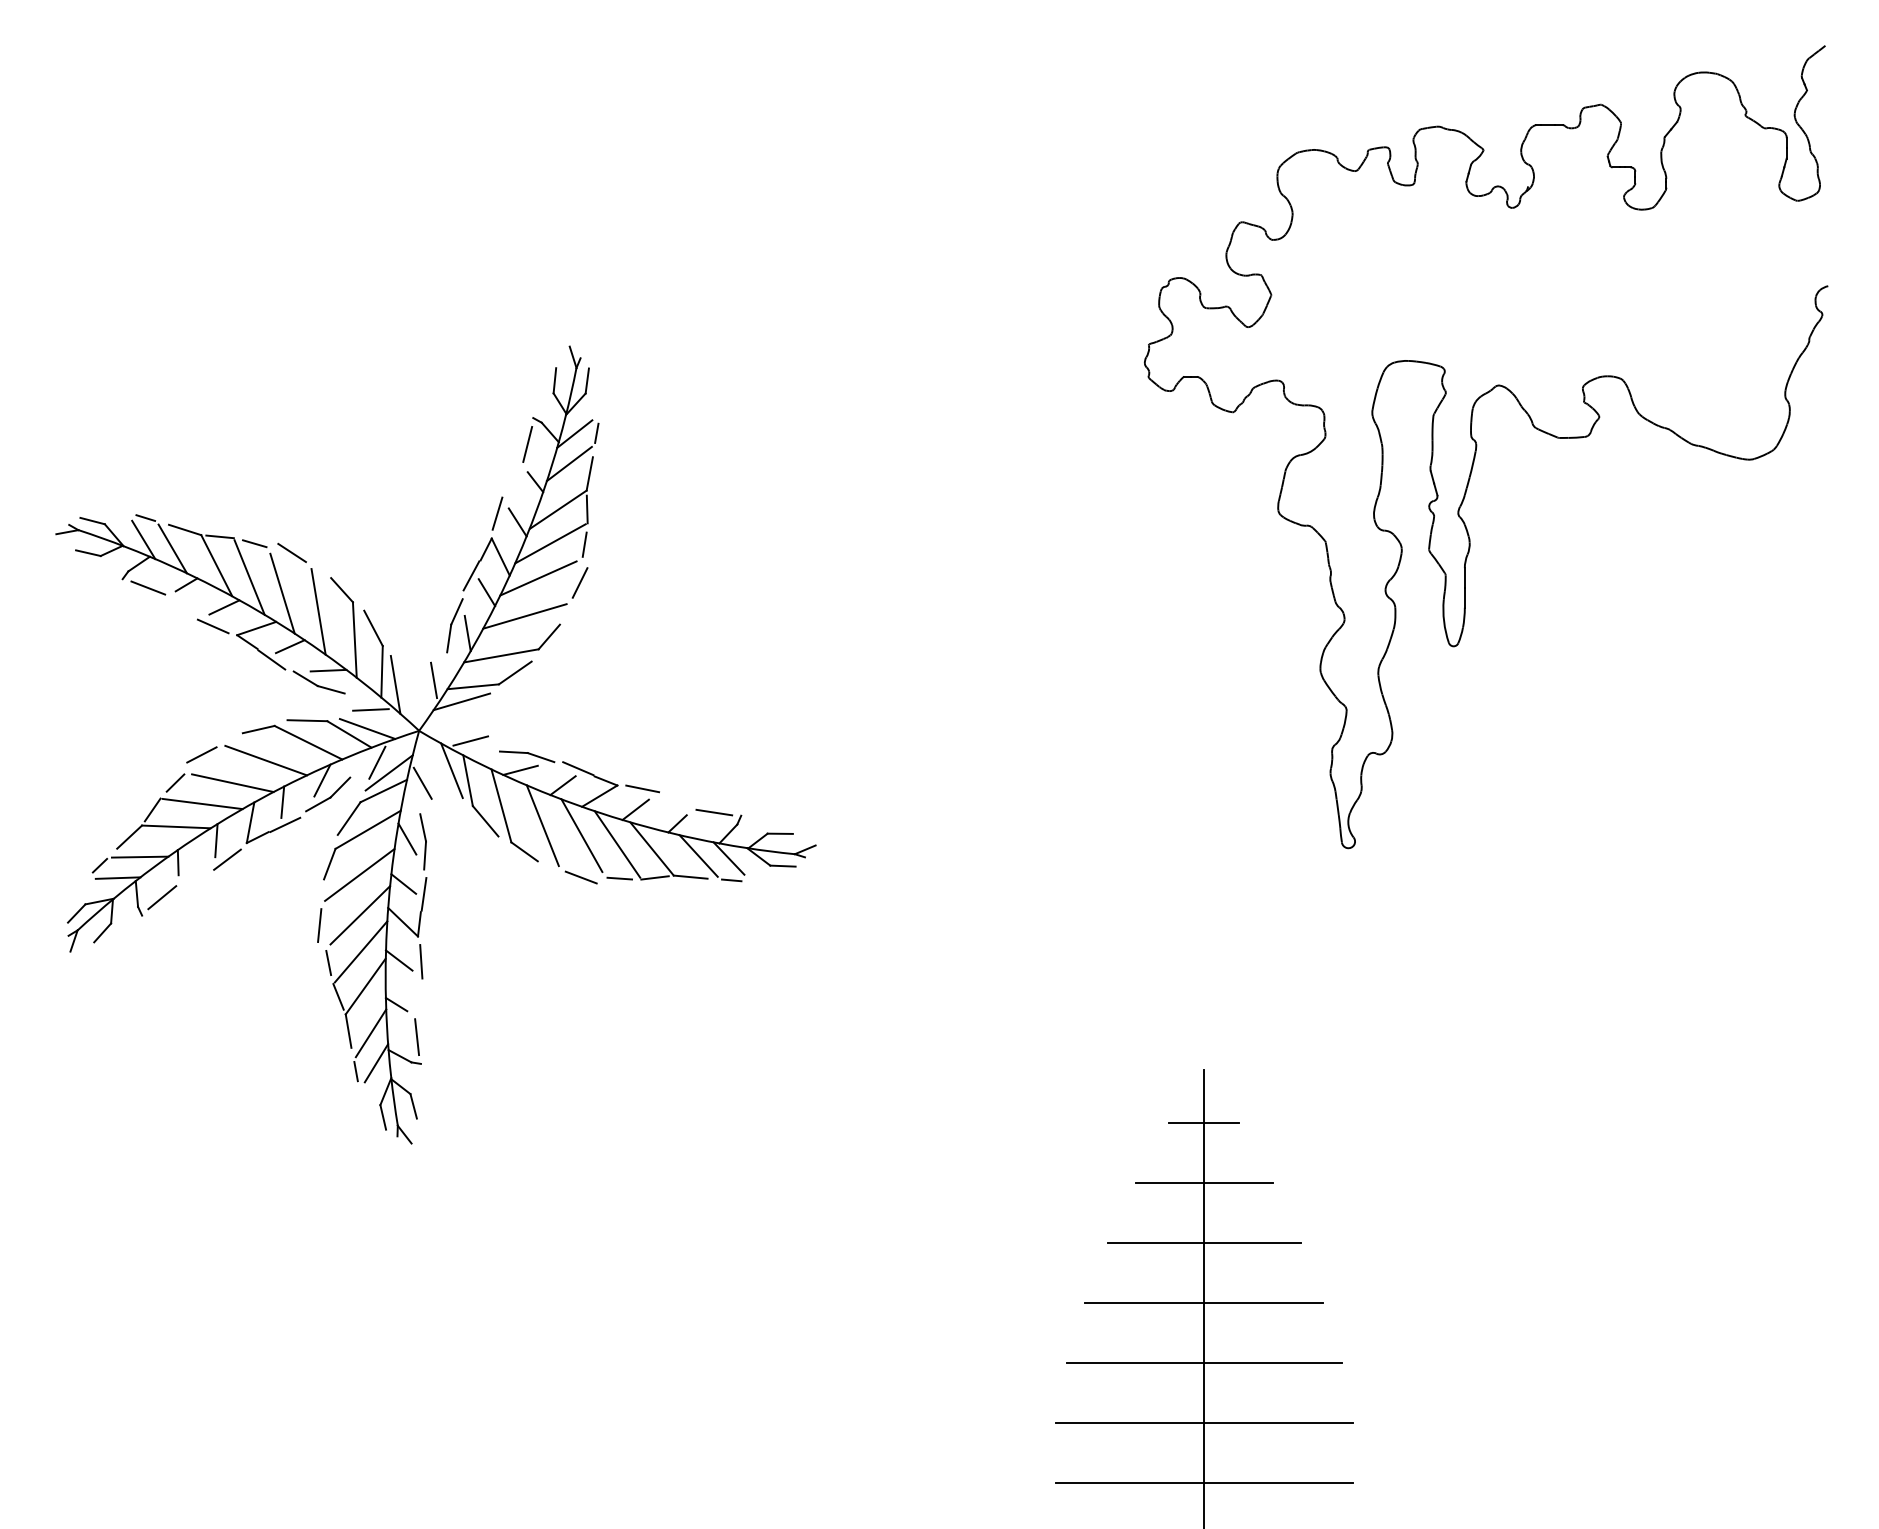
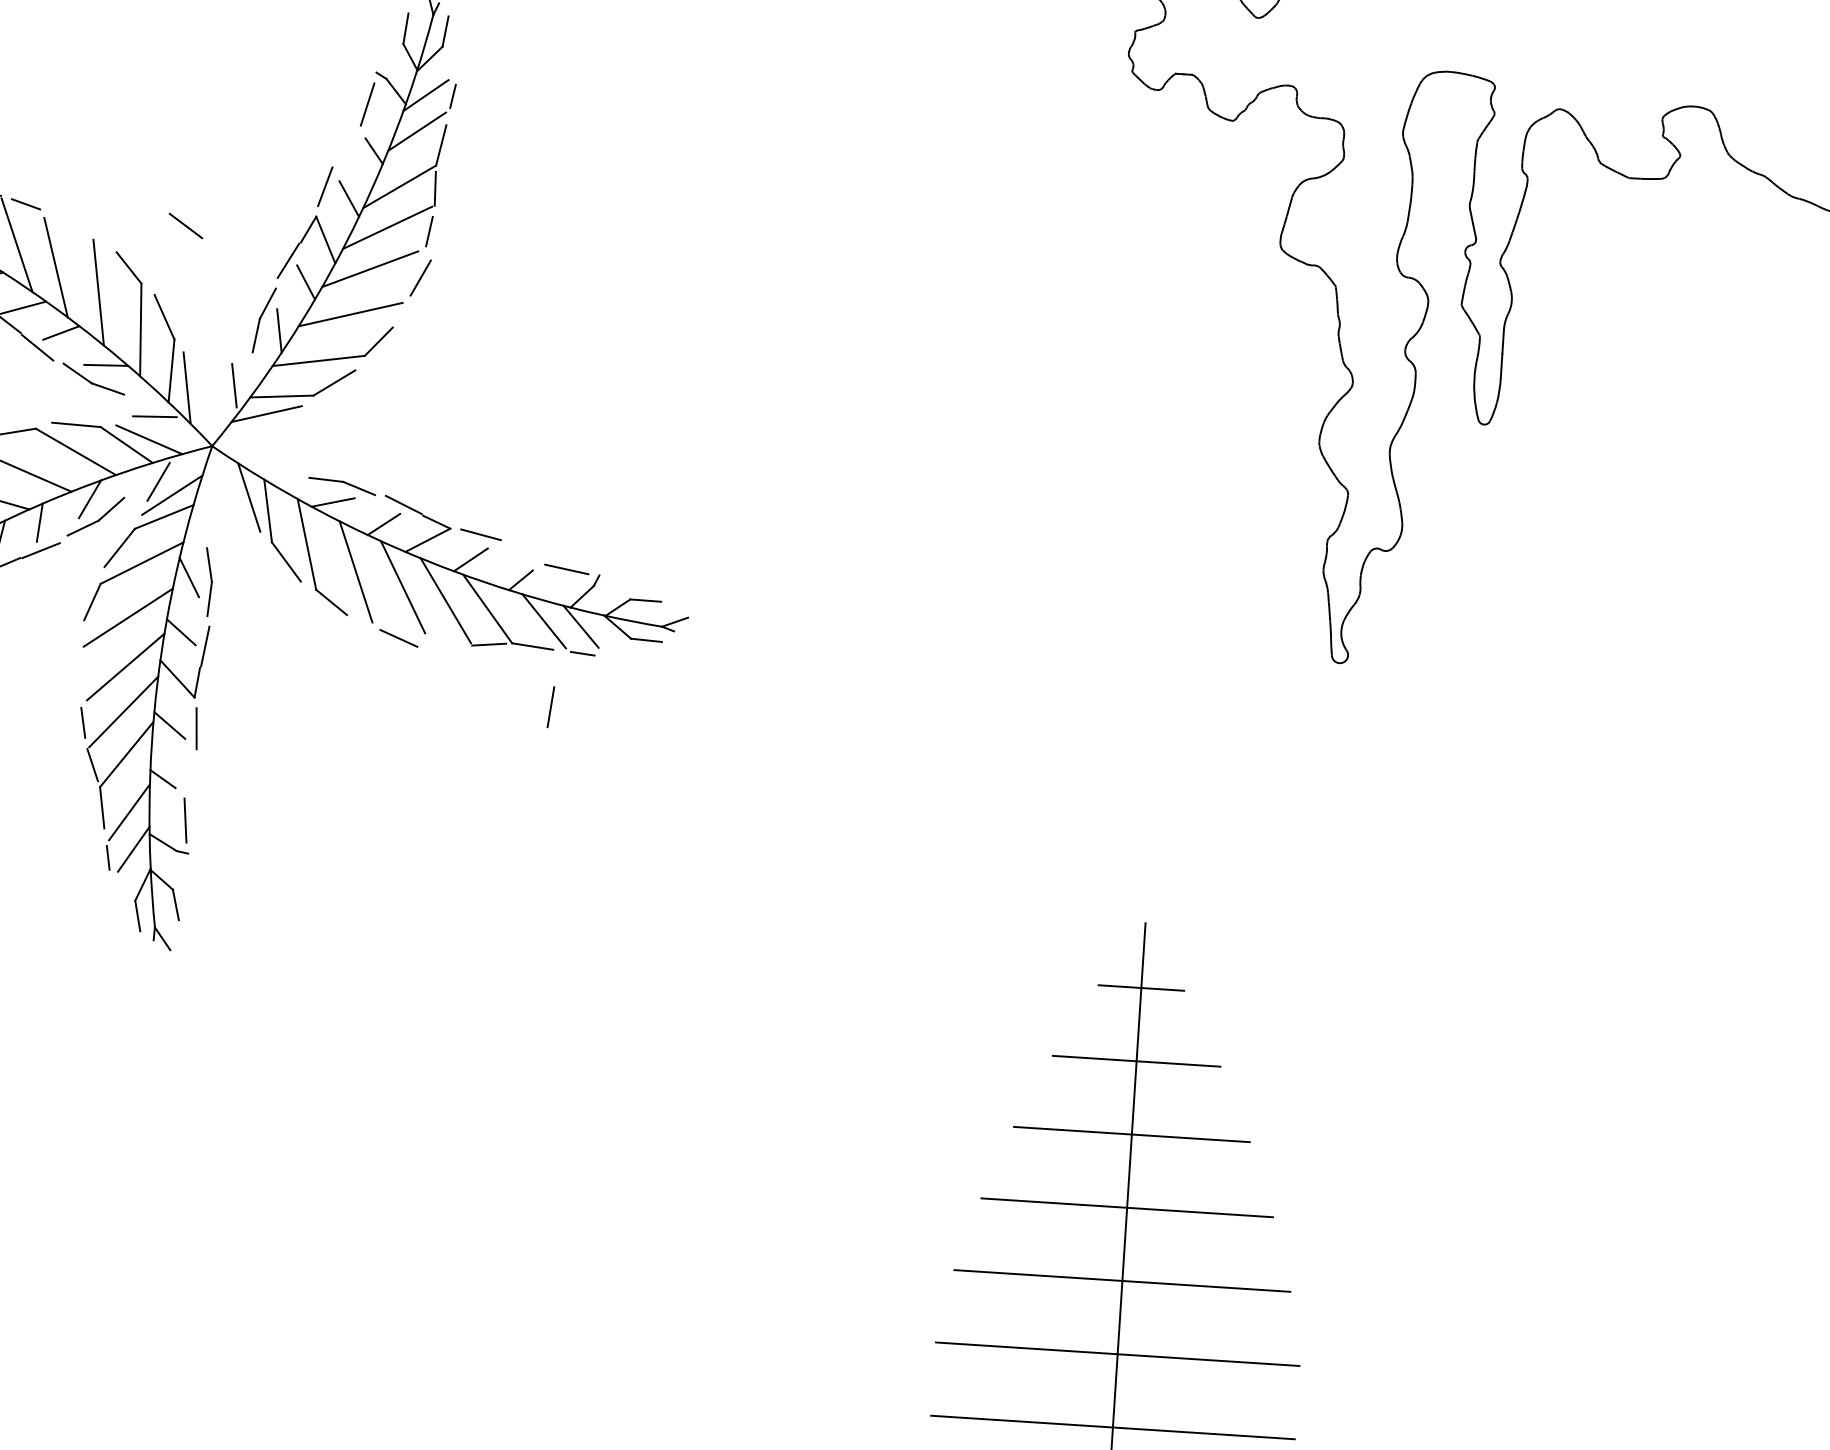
line: (291, 552) -> (185, 225), moved
line: (470, 740) -> (274, 462), removed
line: (422, 782) -> (212, 509), removed
line: (619, 878) -> (445, 642), removed
line: (319, 925) -> (550, 707), moved

